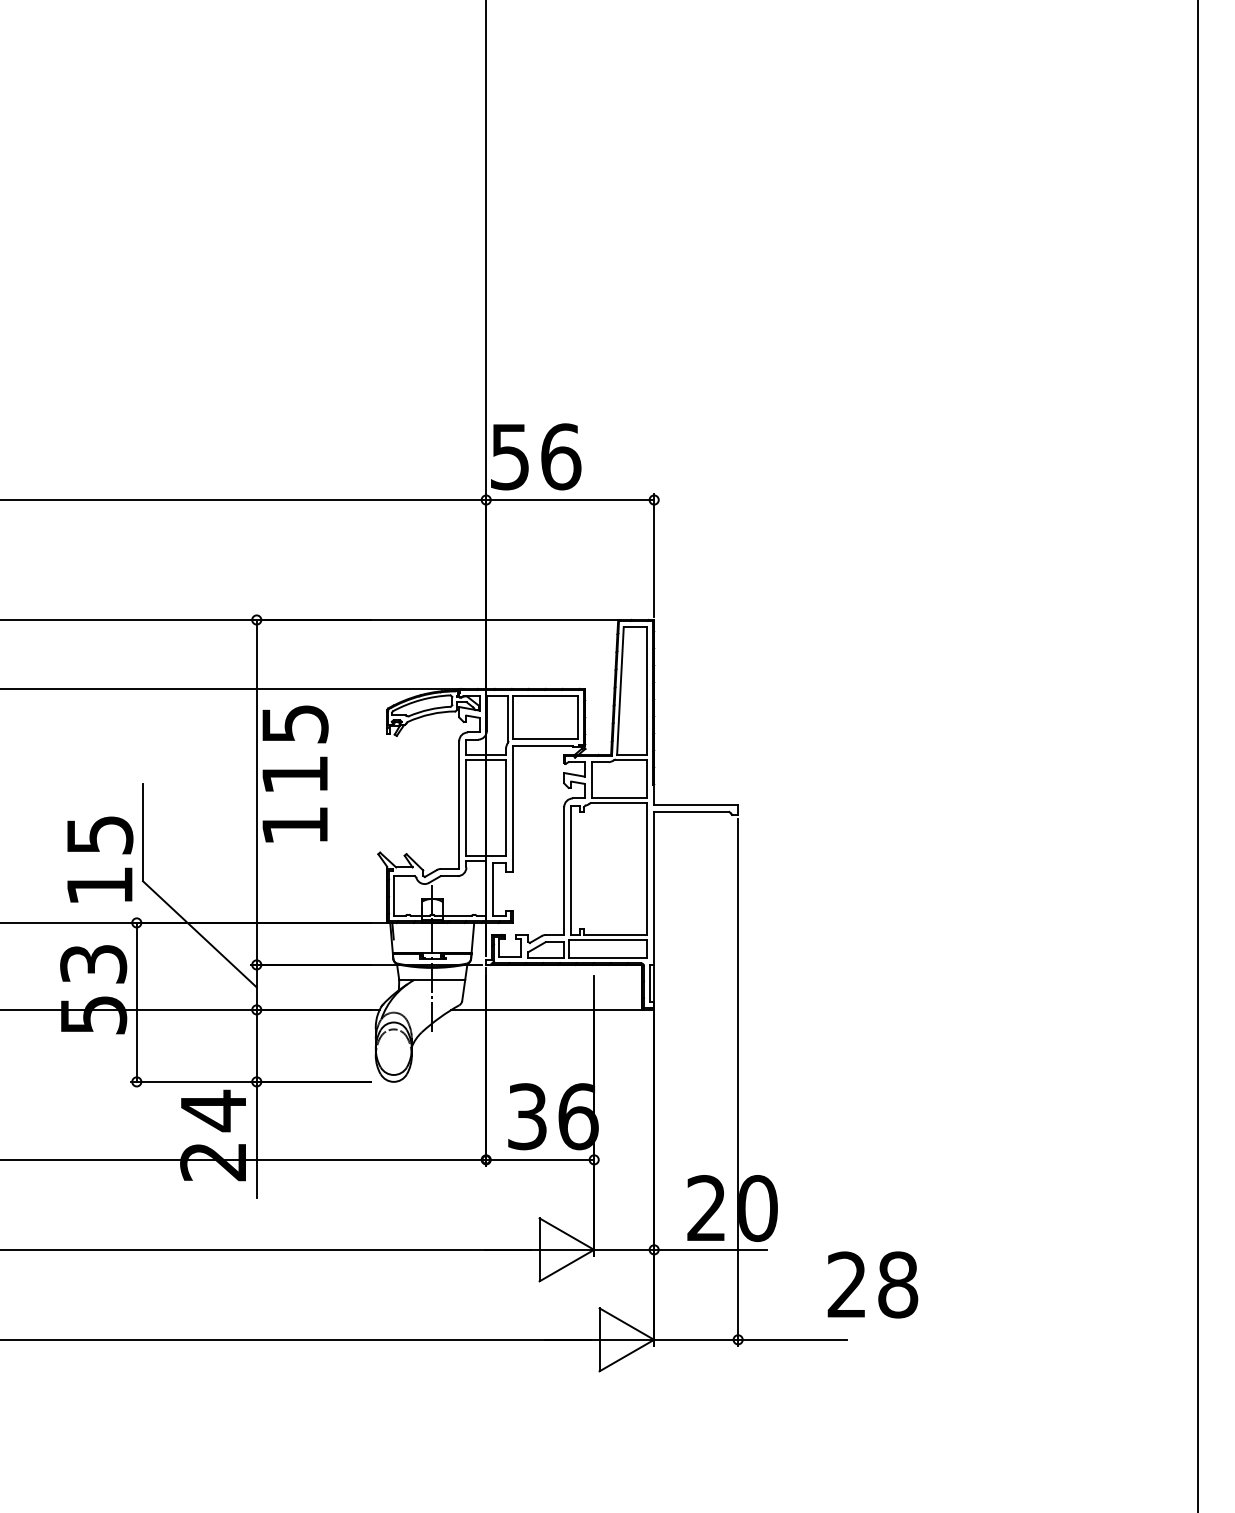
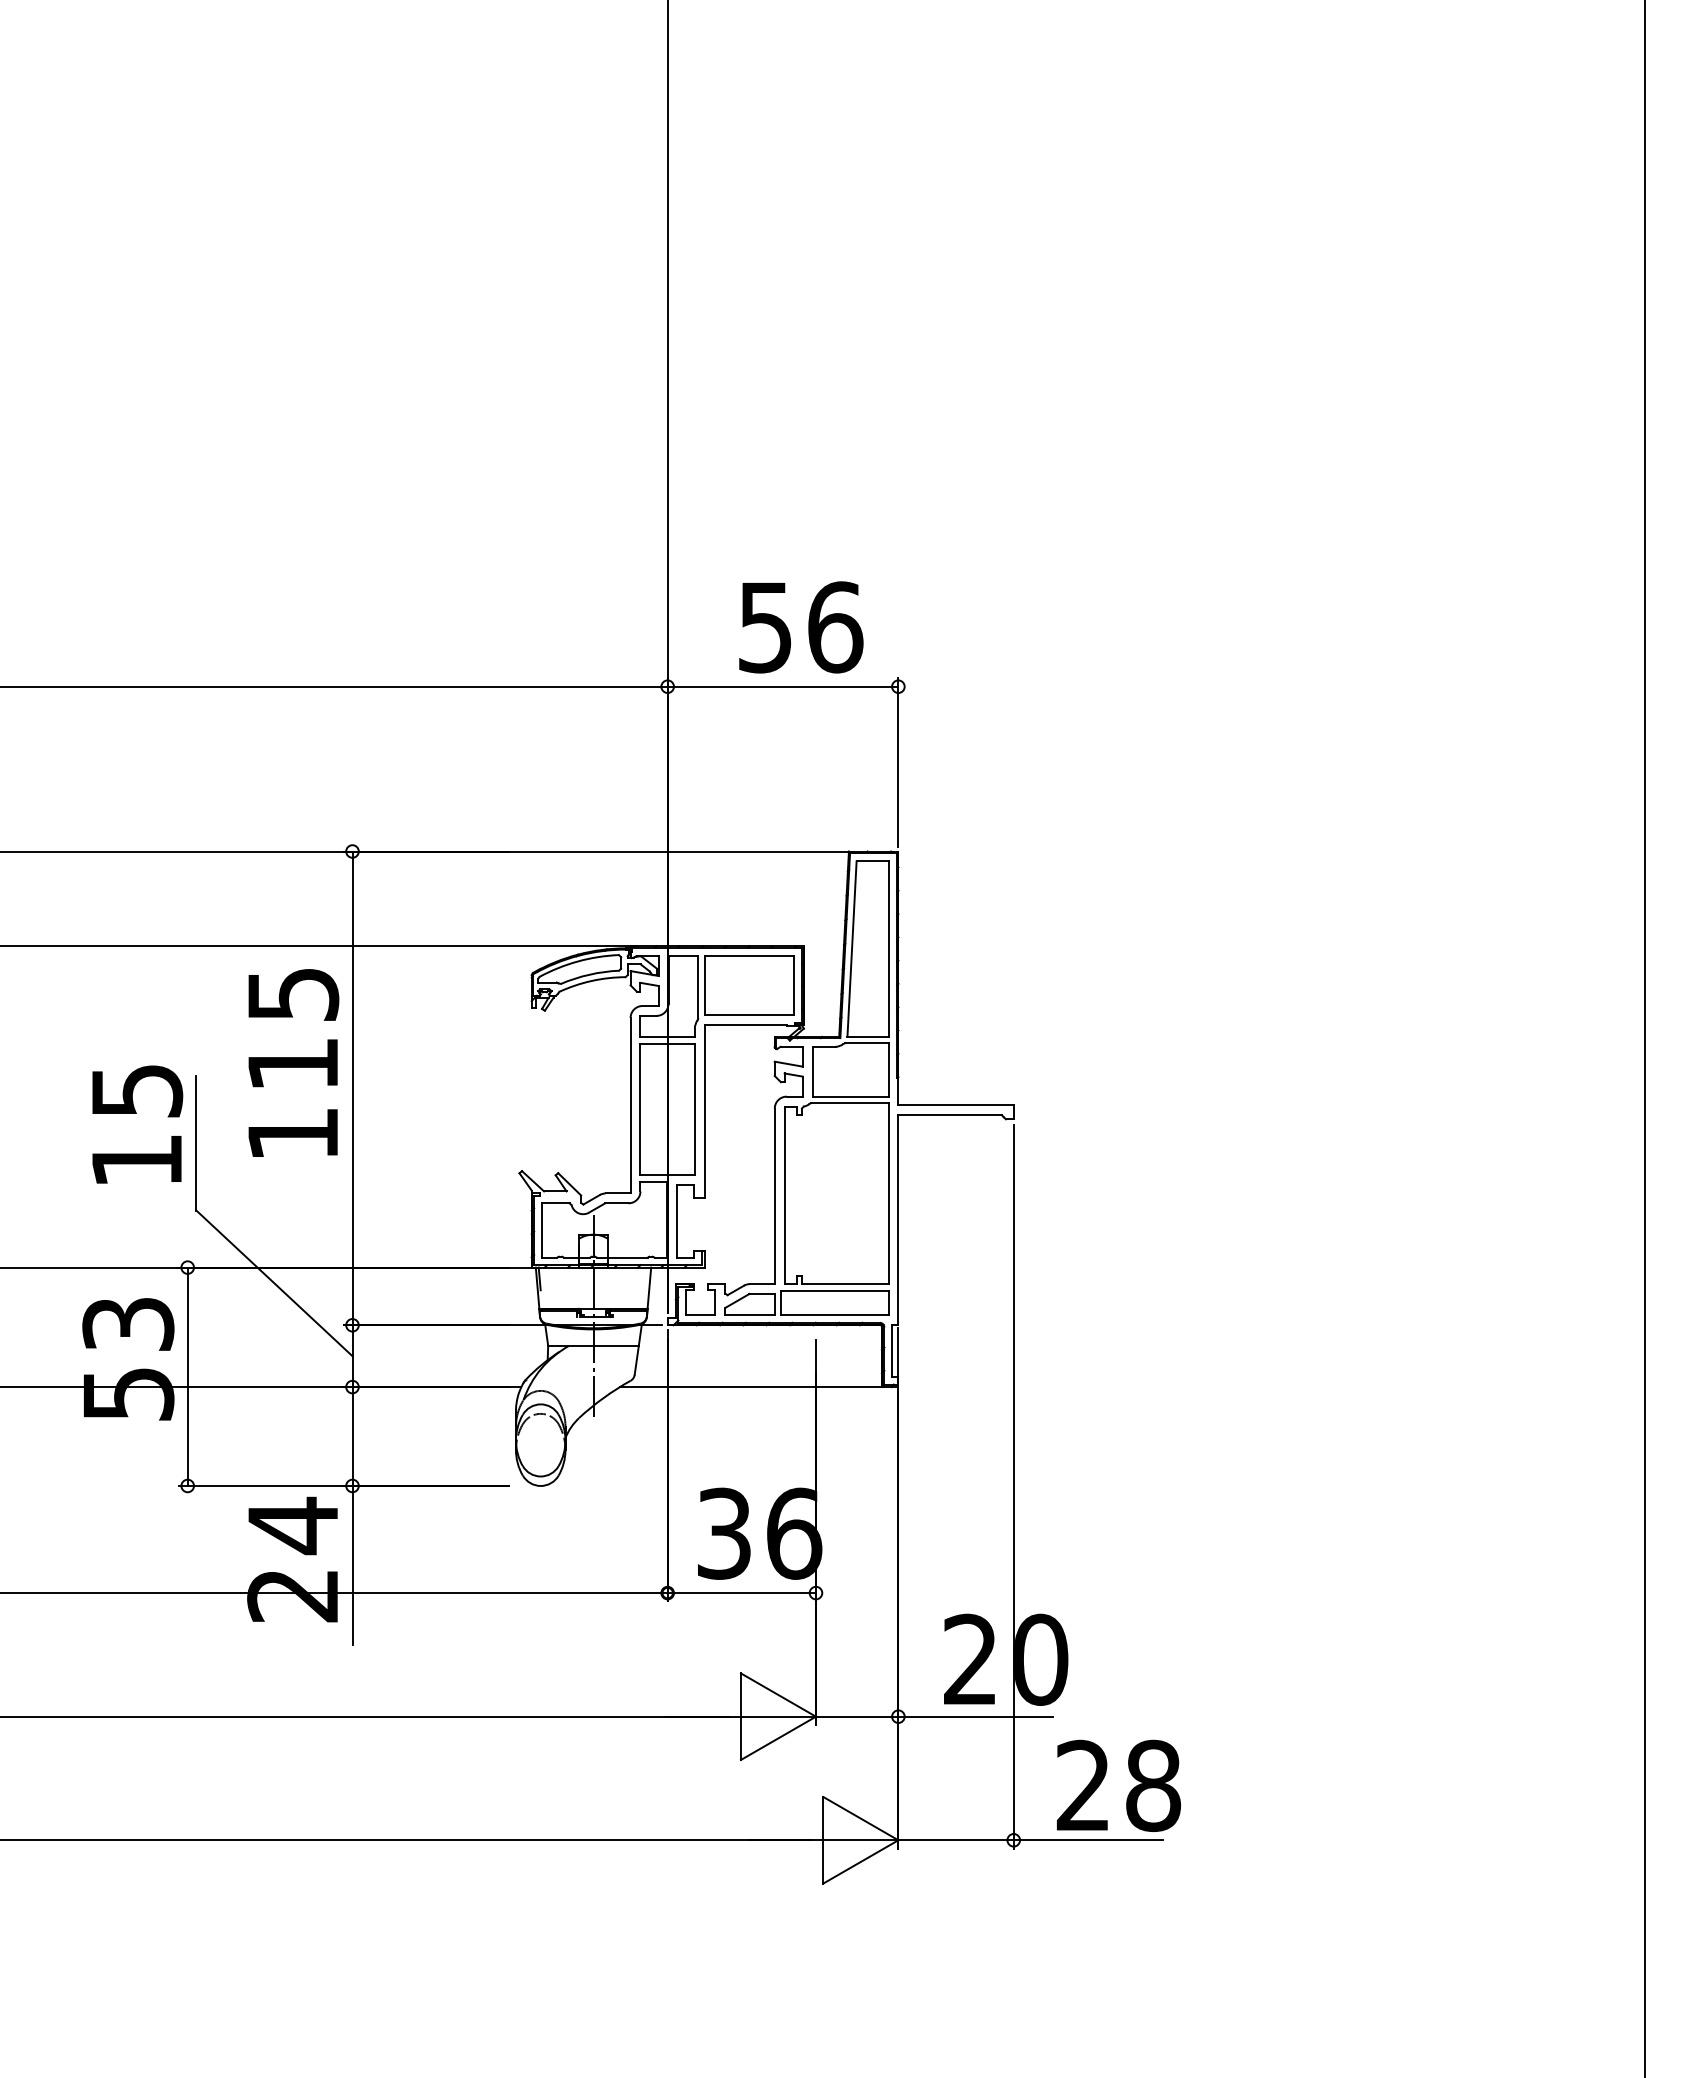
text: (536, 456) -> (801, 627), moved
text: (295, 773) -> (293, 1062), moved
text: (100, 859) -> (137, 1124), moved
text: (872, 1284) -> (1118, 1785), moved

